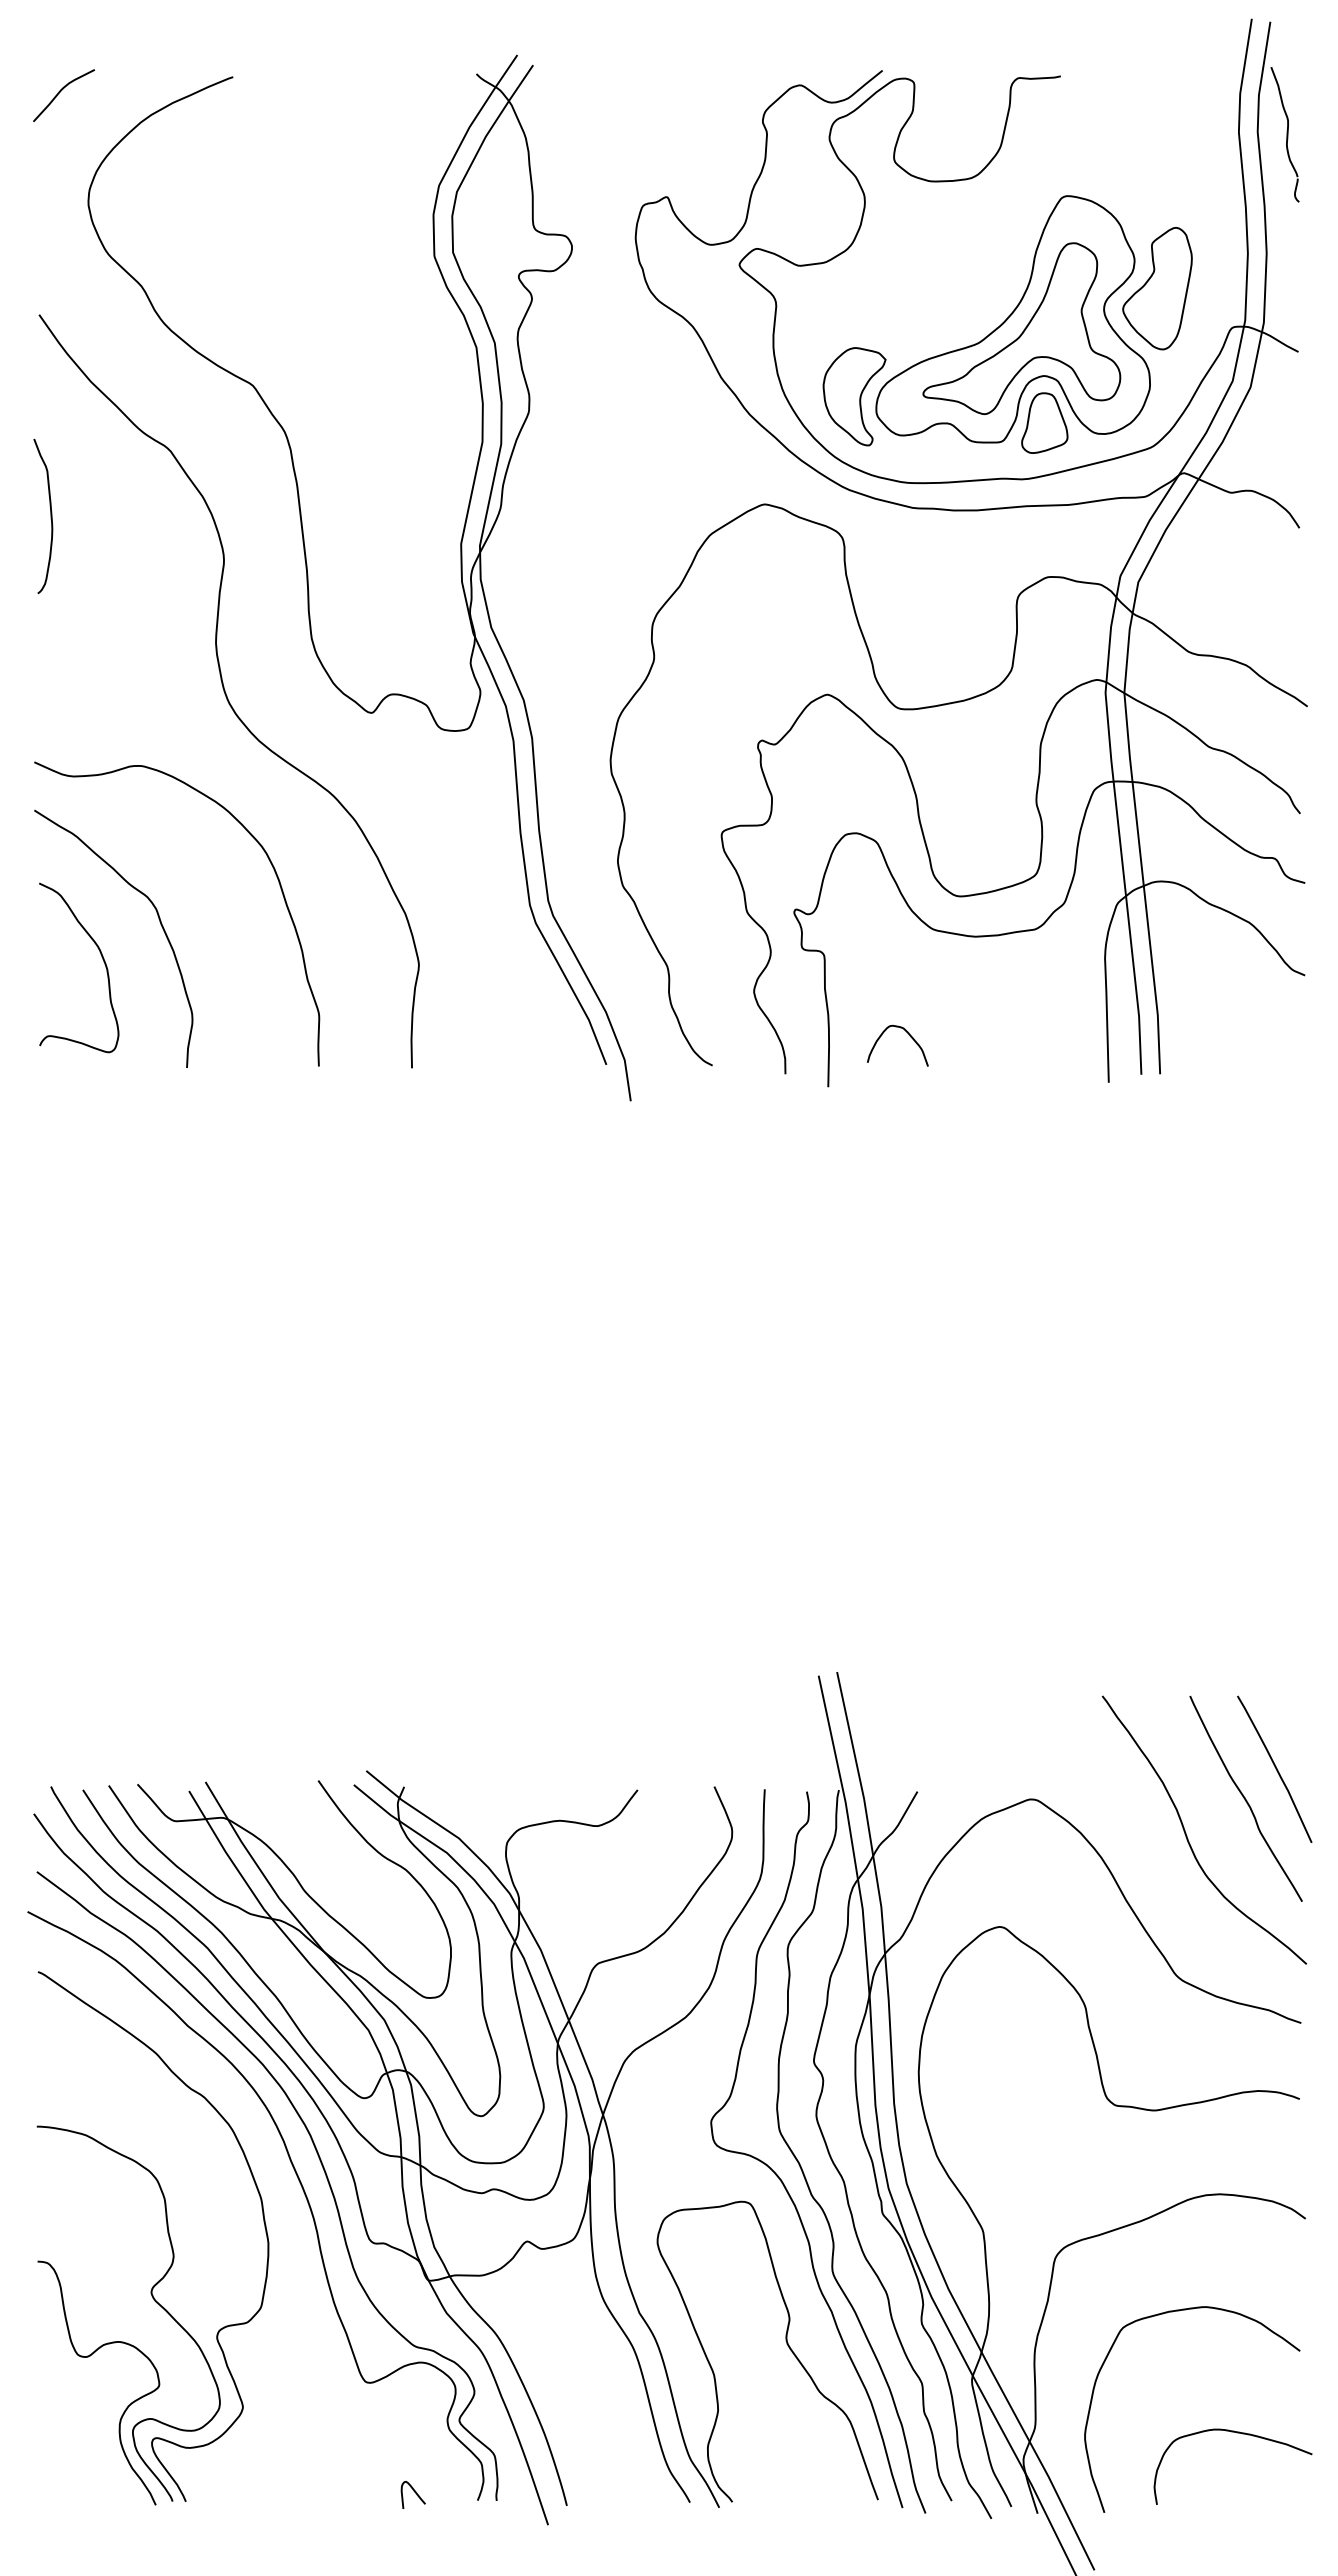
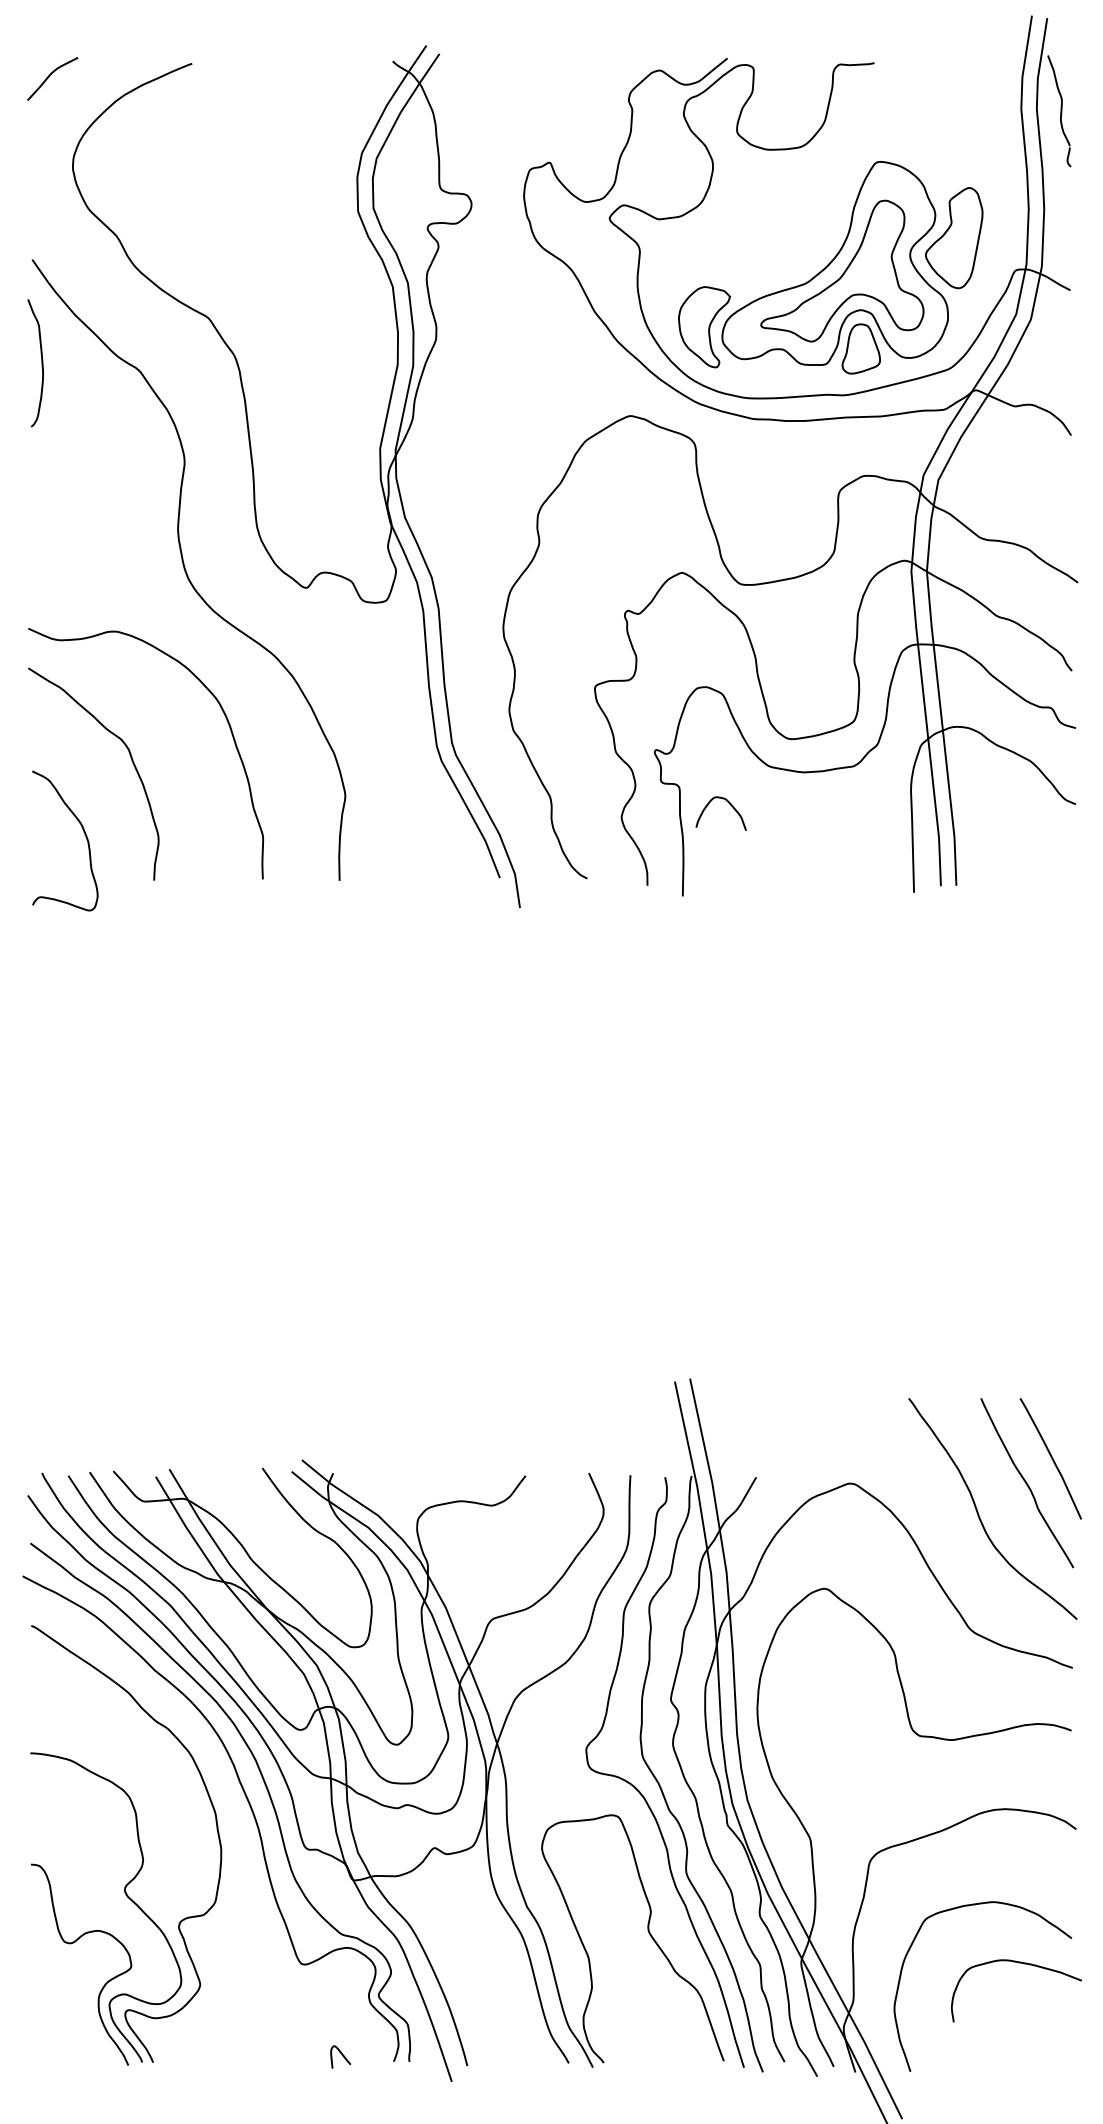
curve: (50, 516) -> (41, 363), moved
curve: (101, 957) -> (83, 832), moved
curve: (909, 1036) -> (730, 806), moved
curve: (1236, 2433) -> (1019, 1963), moved

